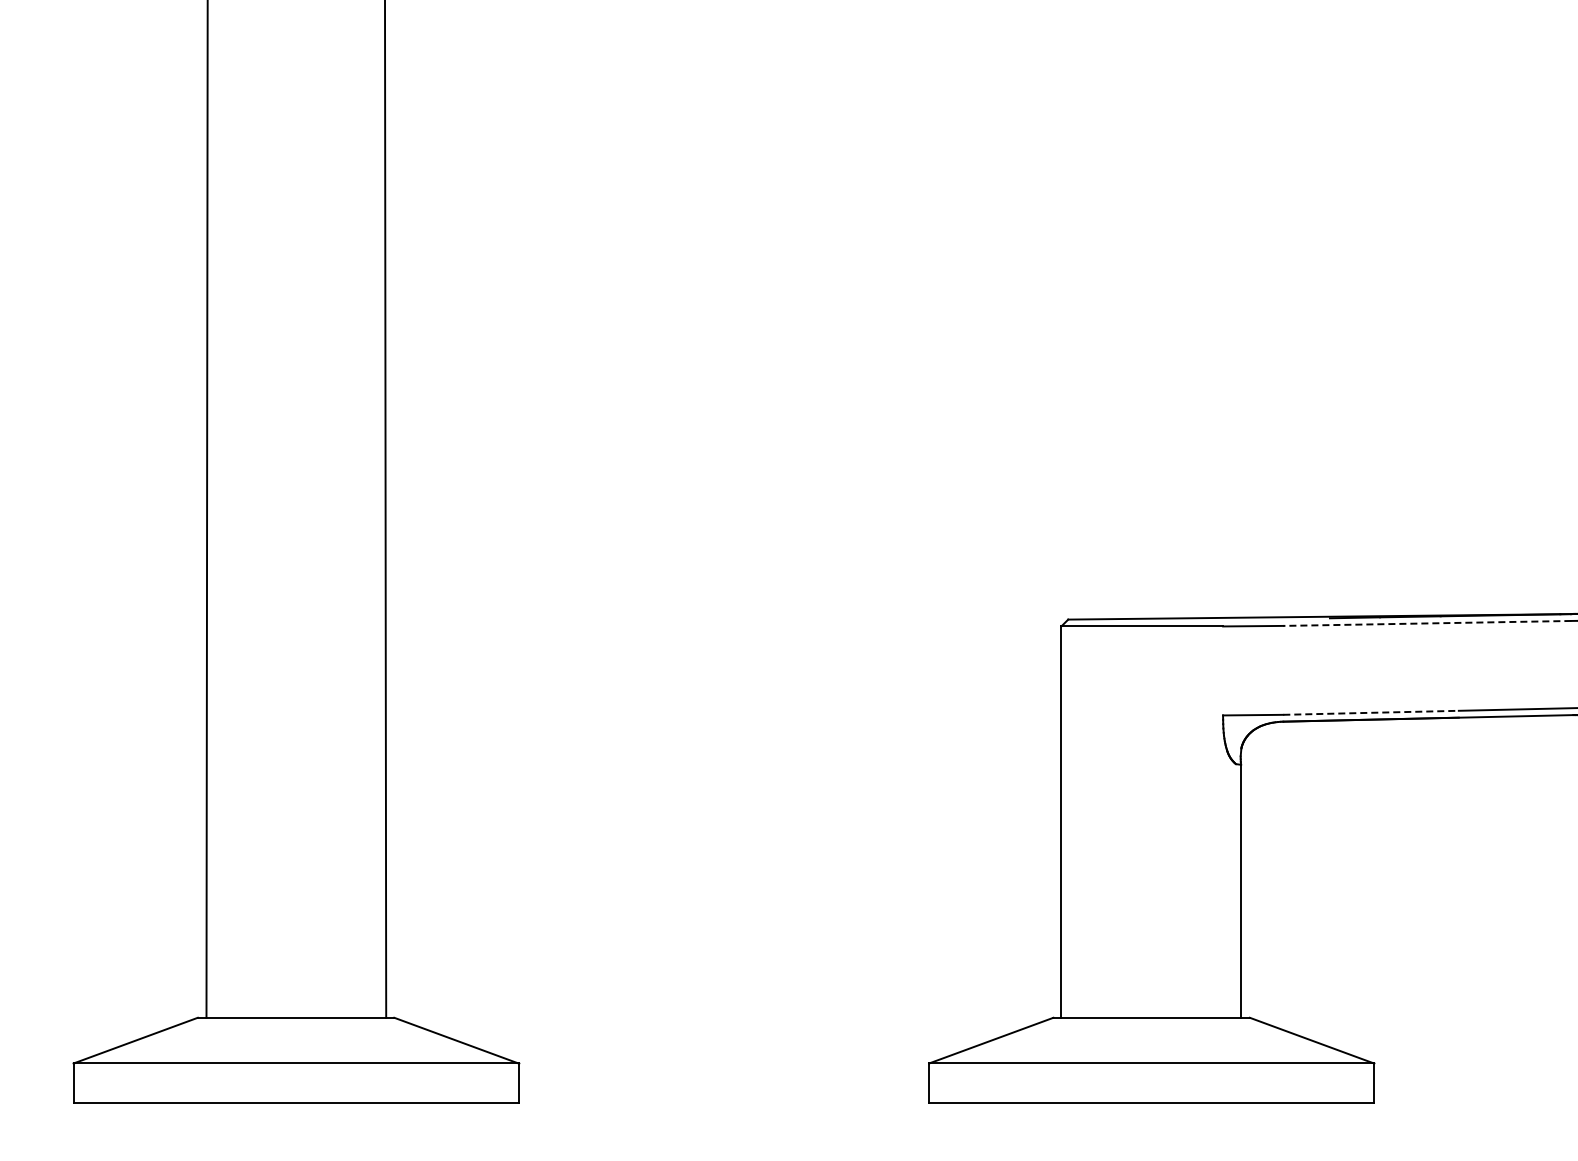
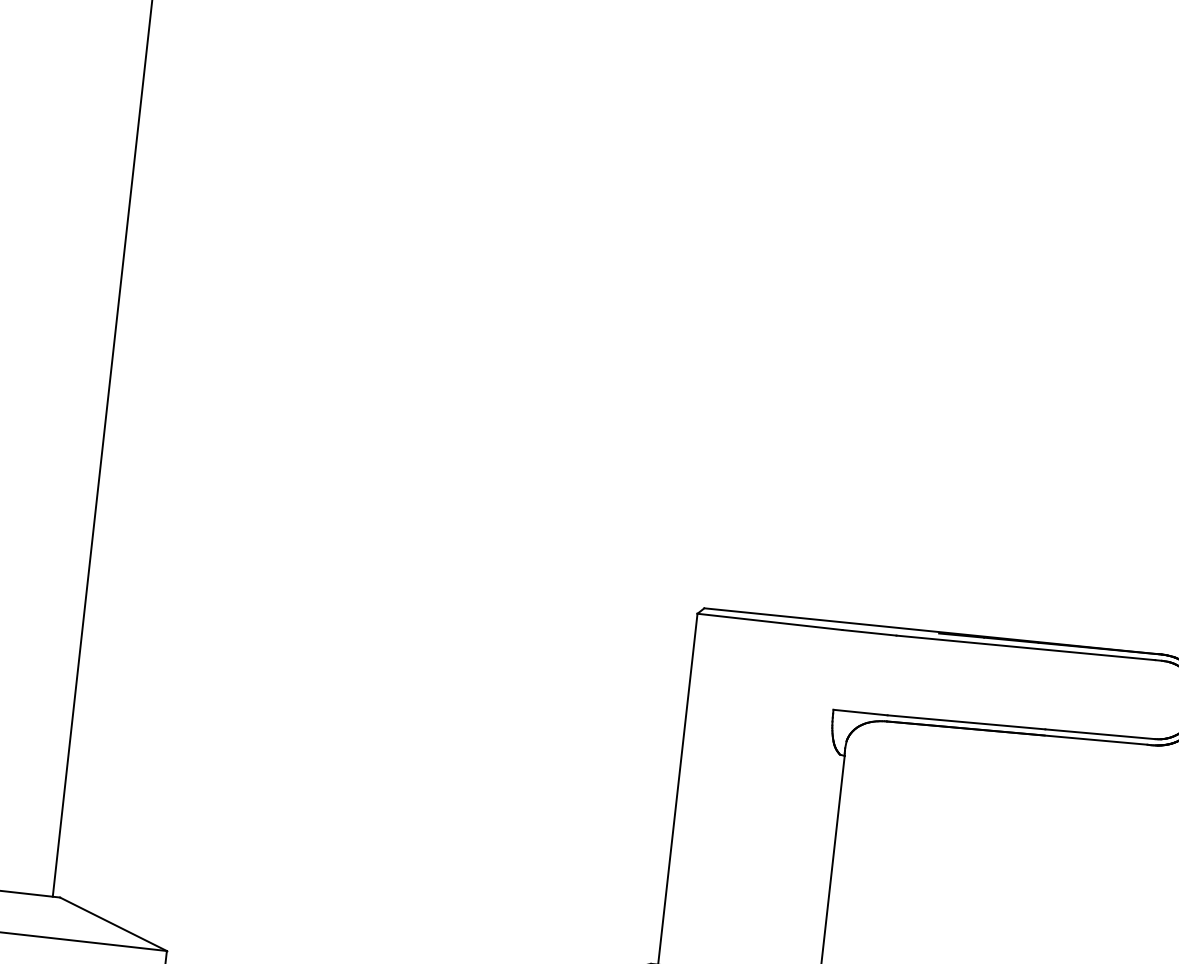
line: (1426, 623) -> (1025, 647), dashed -> solid
line: (1371, 712) -> (966, 722), dashed -> solid

